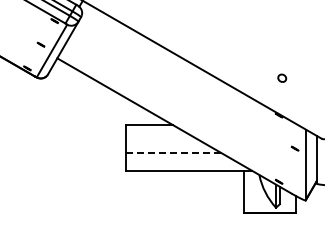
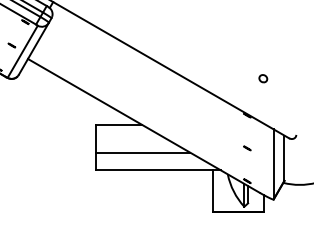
part: (282, 77) -> (263, 77), moved
part: (294, 148) -> (246, 148), moved
line: (173, 152) -> (142, 152), dashed -> solid

